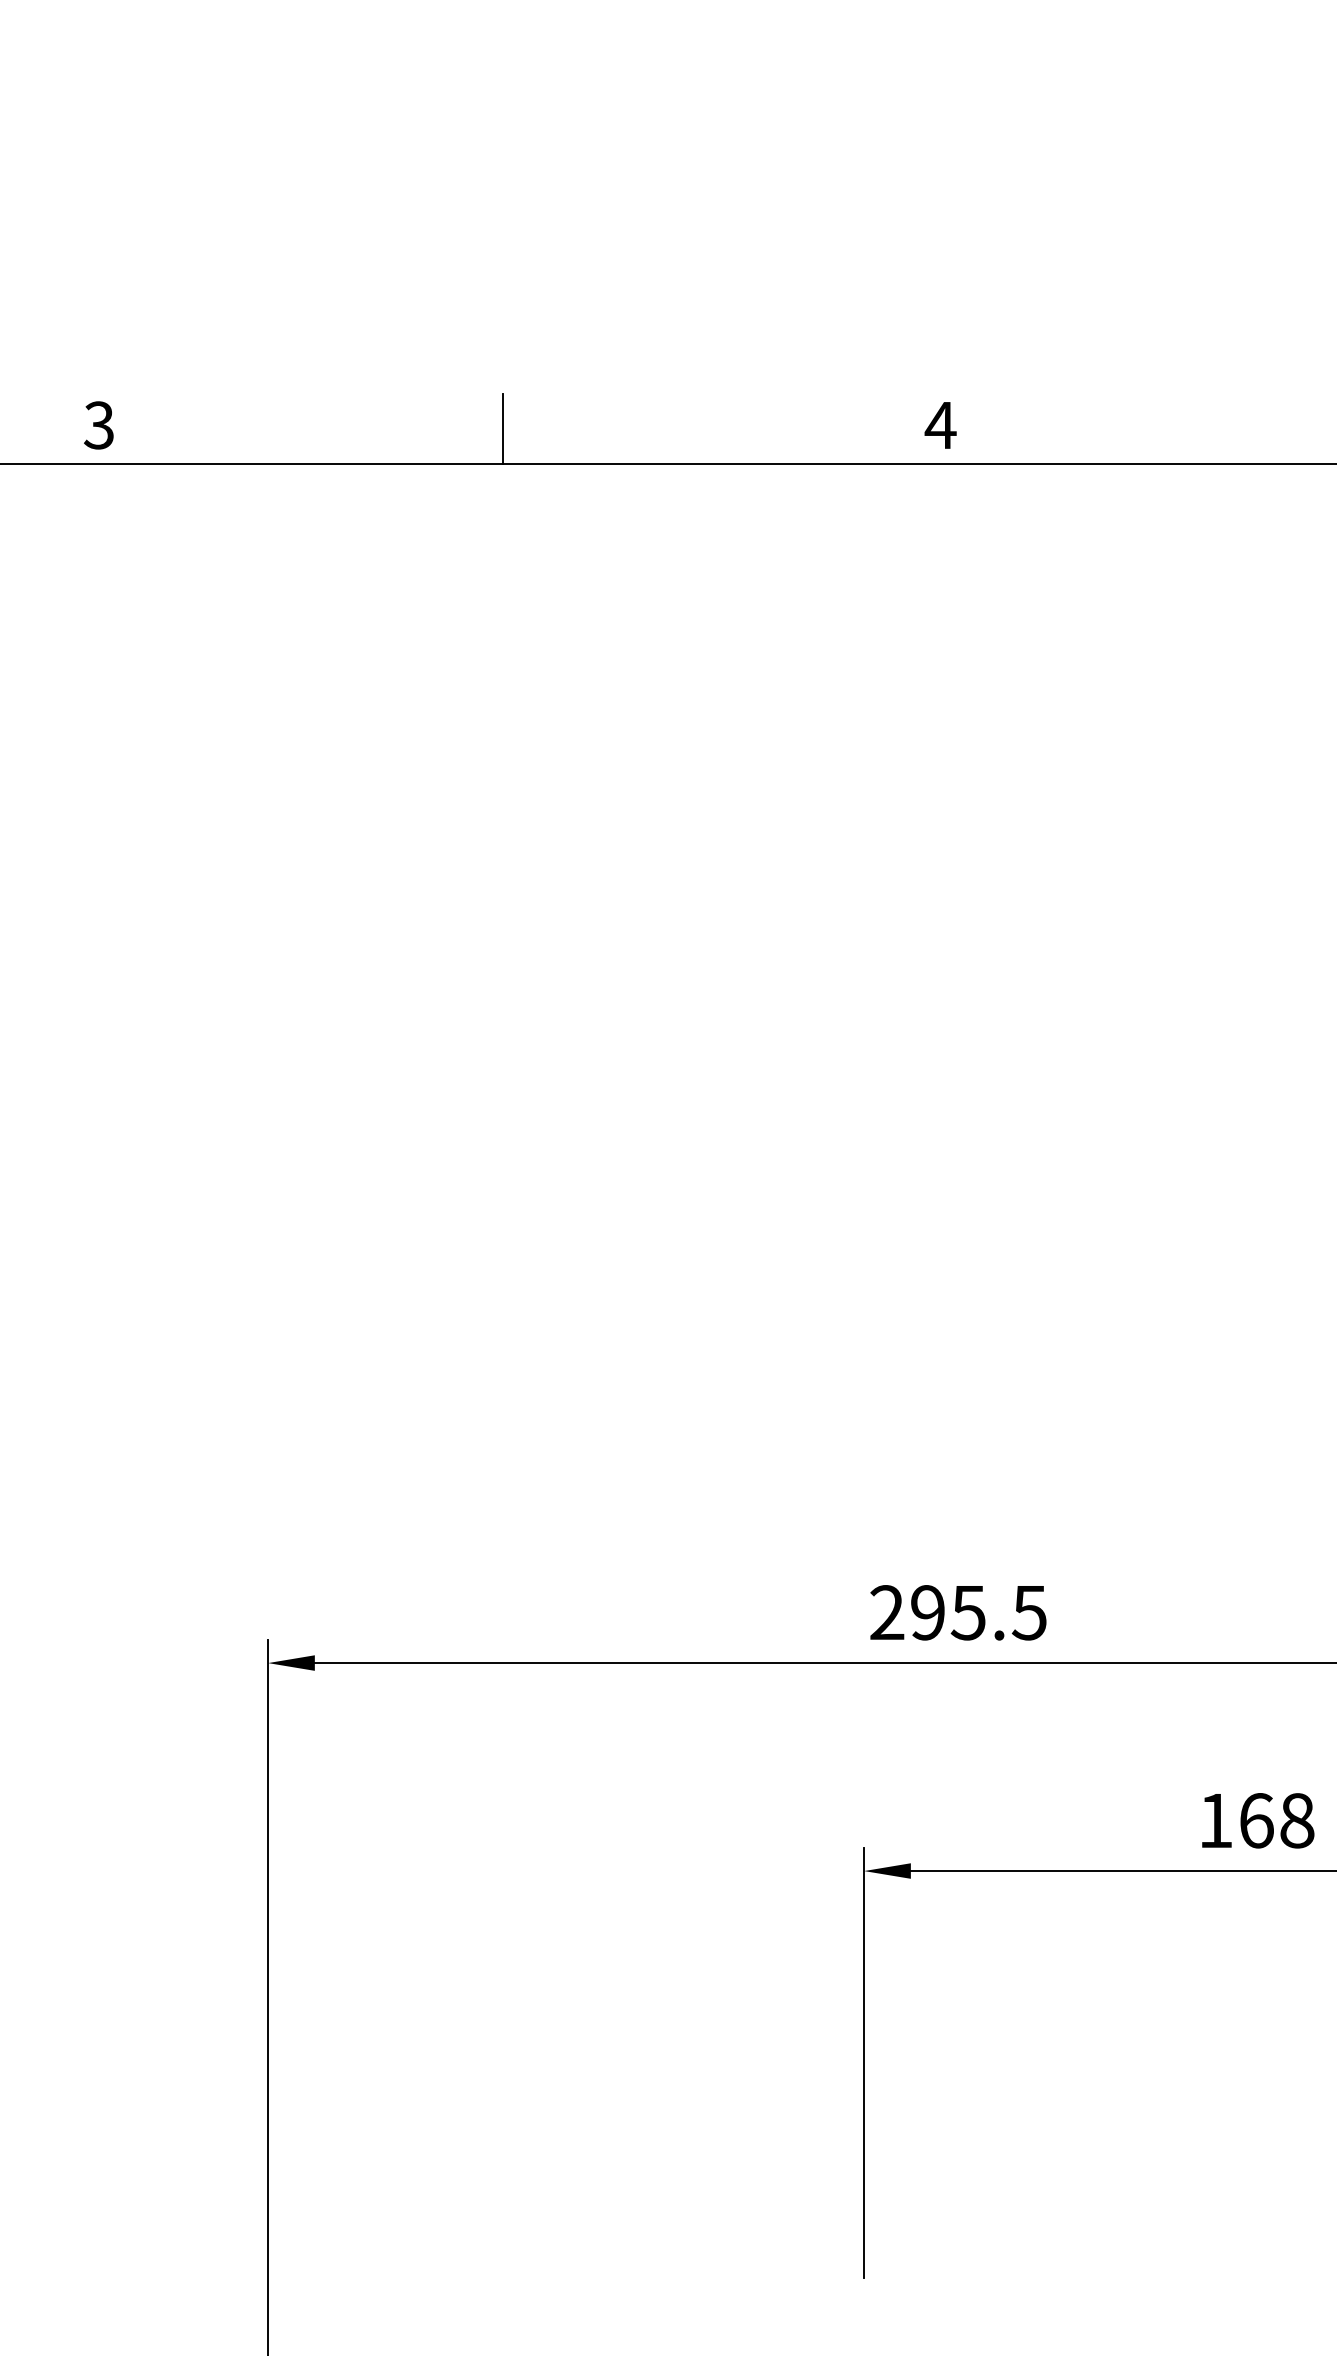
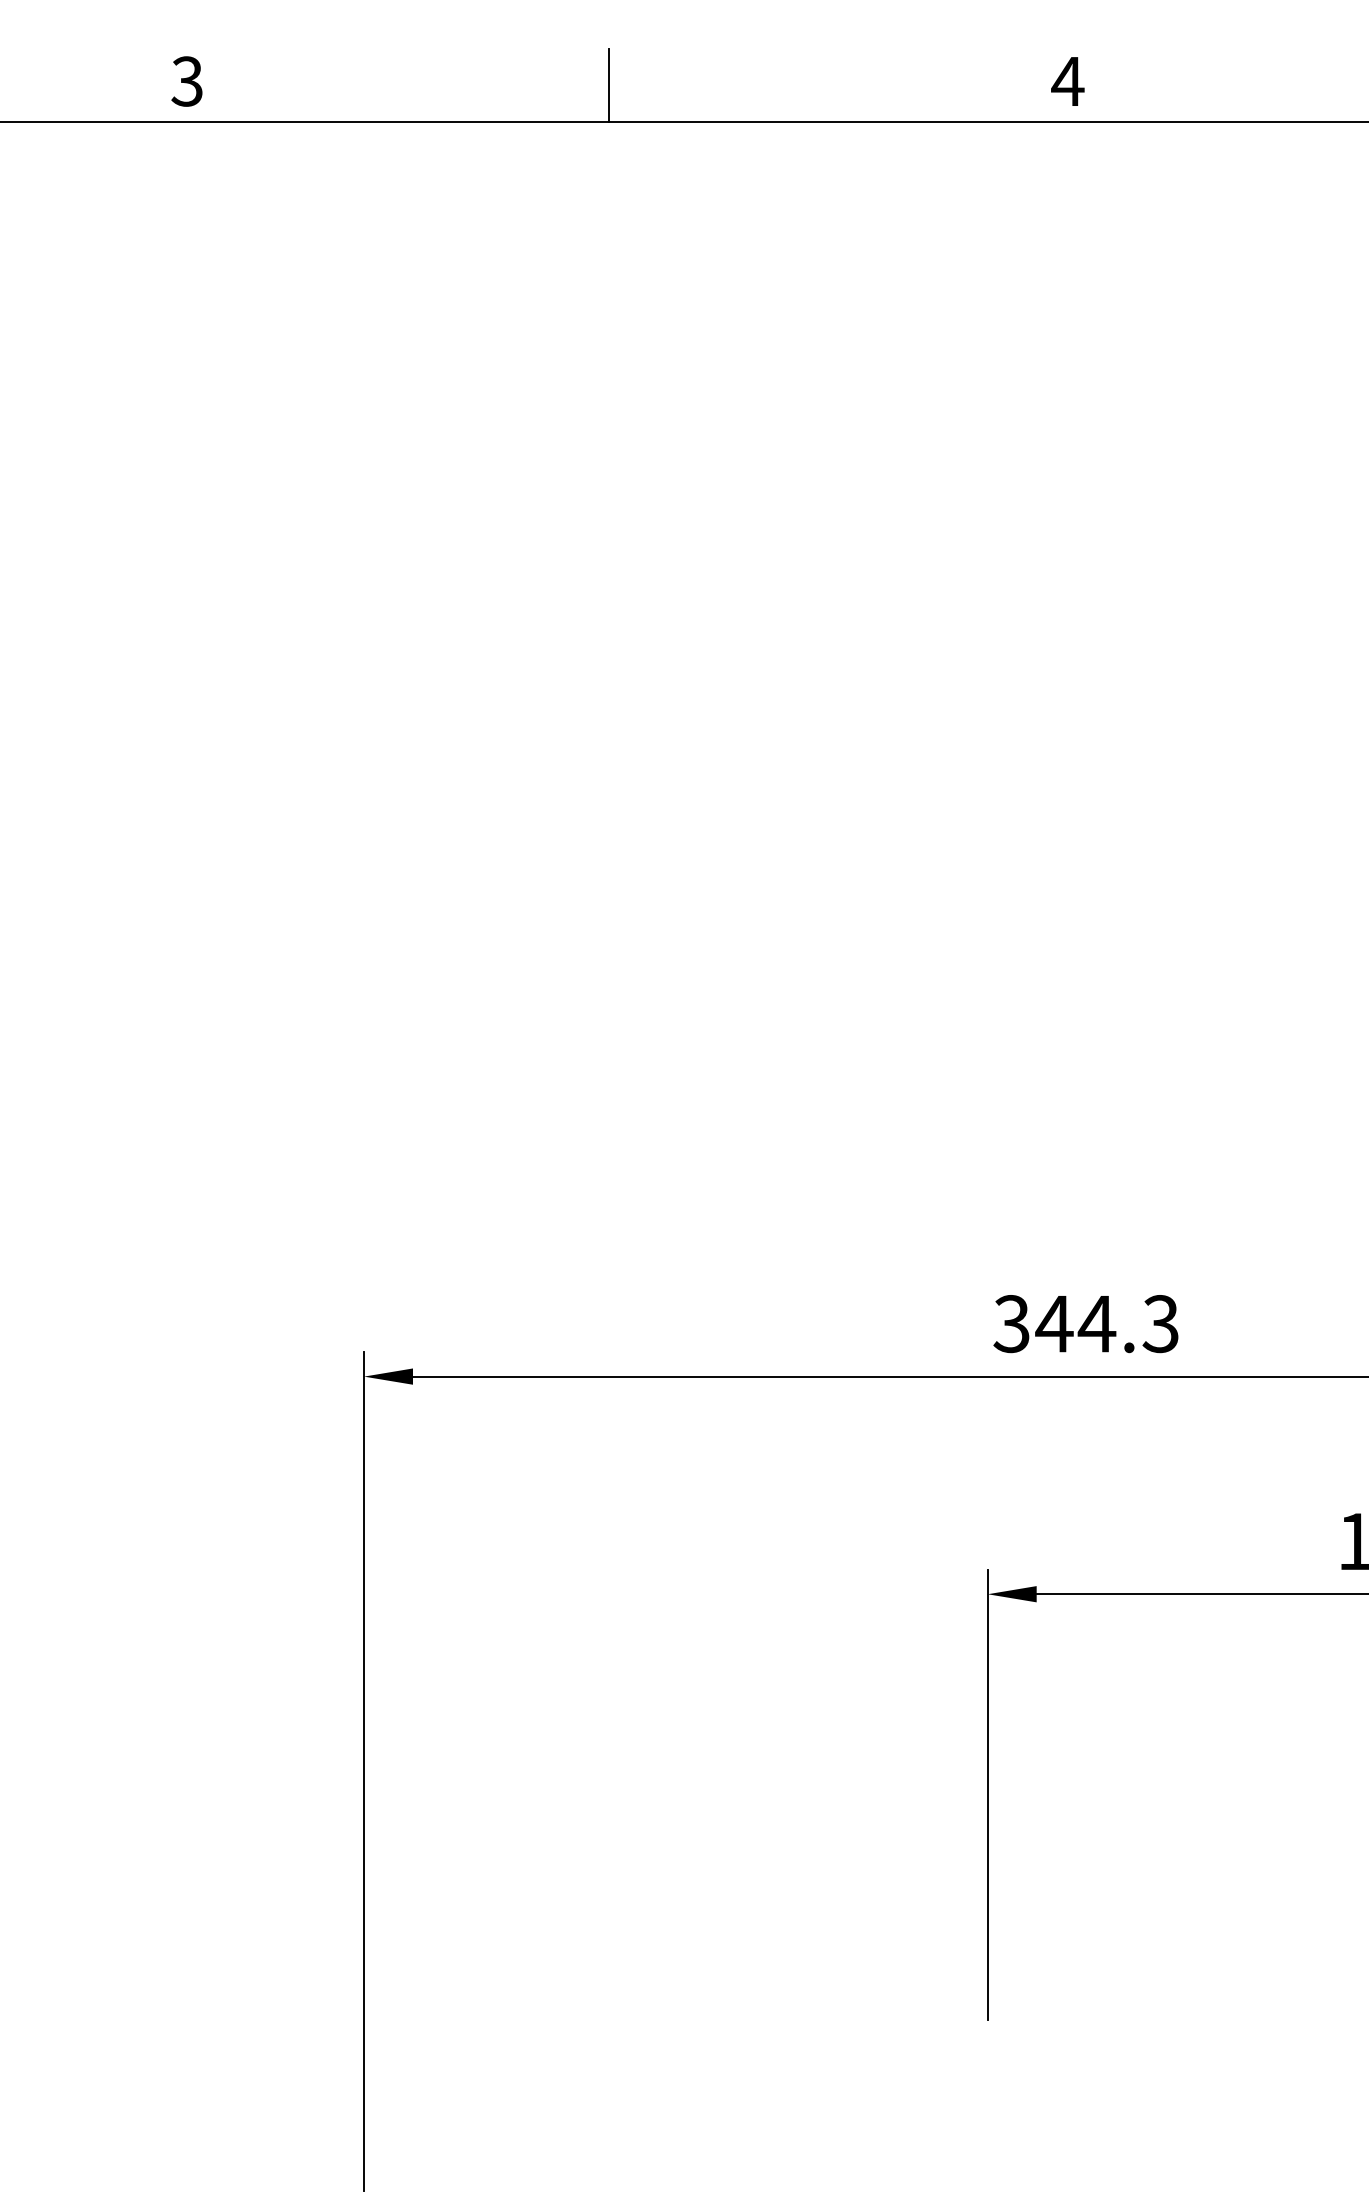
text: (957, 1612) -> (1085, 1323), 295.5 -> 344.3

